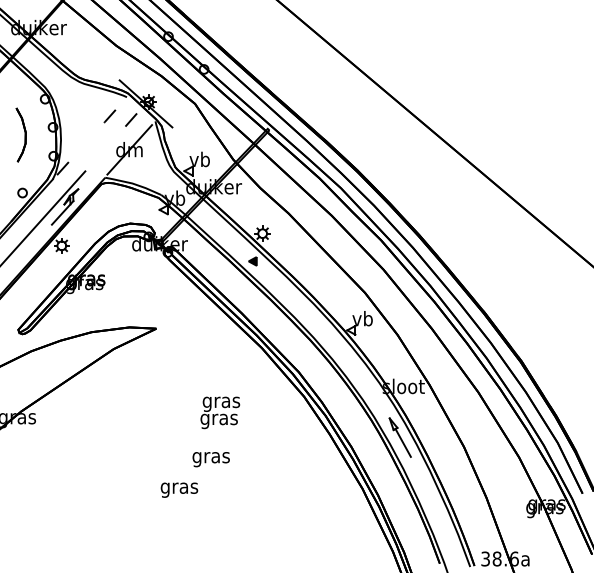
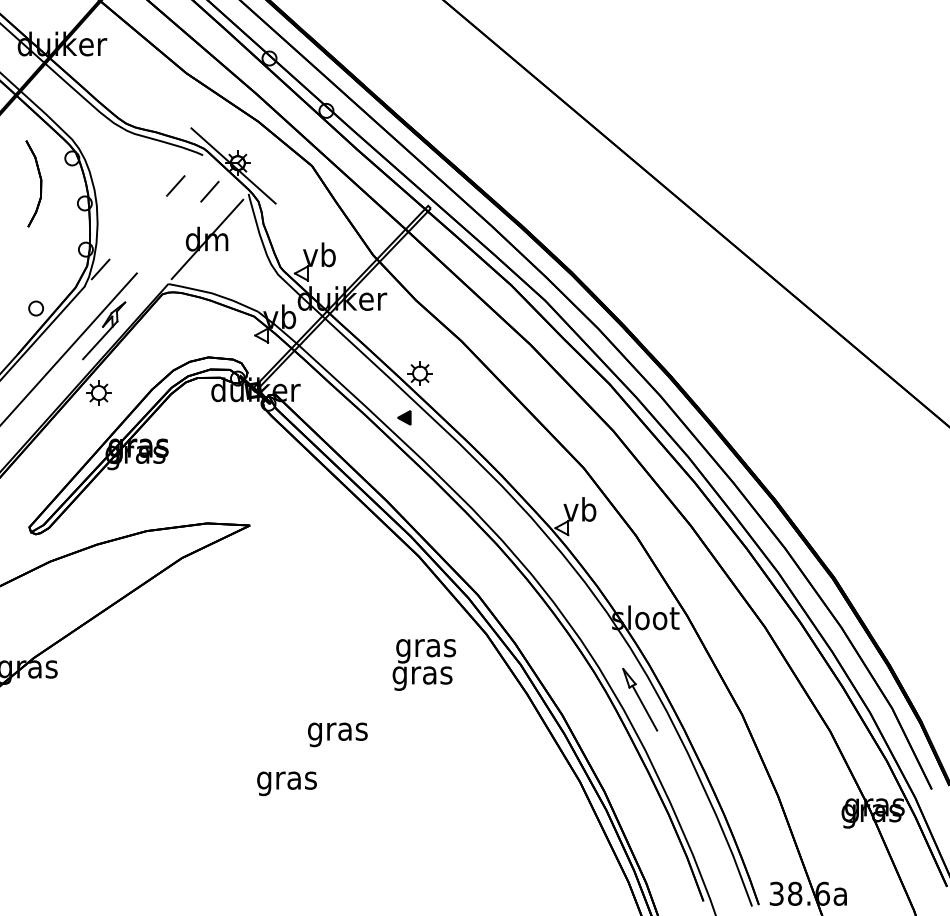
part: (20, 134) -> (32, 182), moved
text: (220, 412) -> (424, 664), moved

